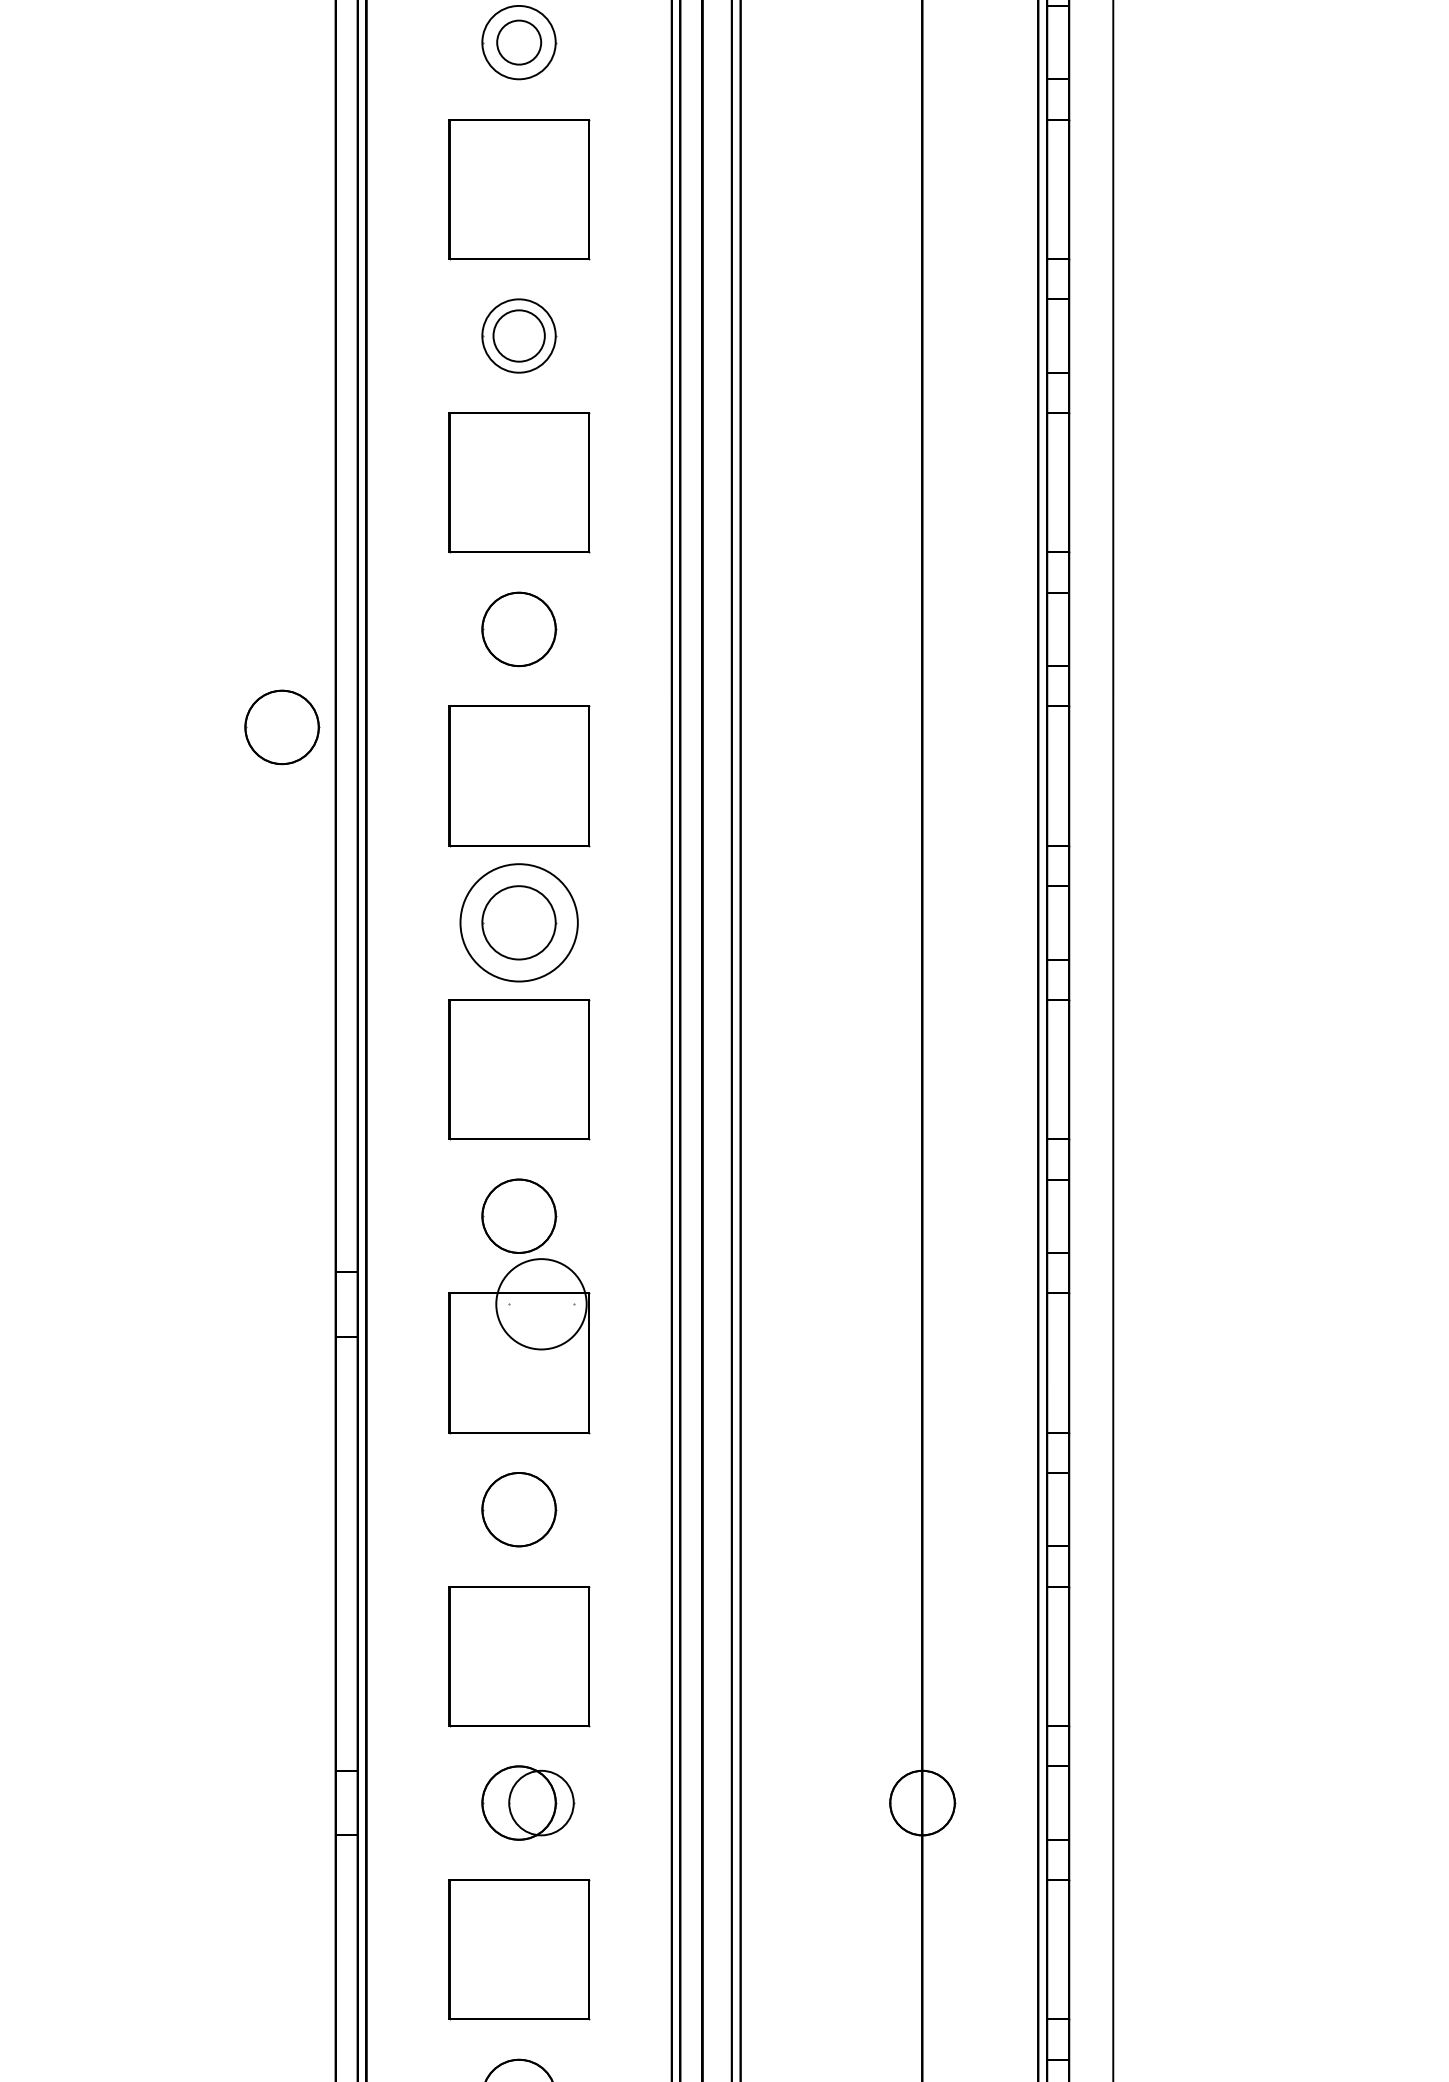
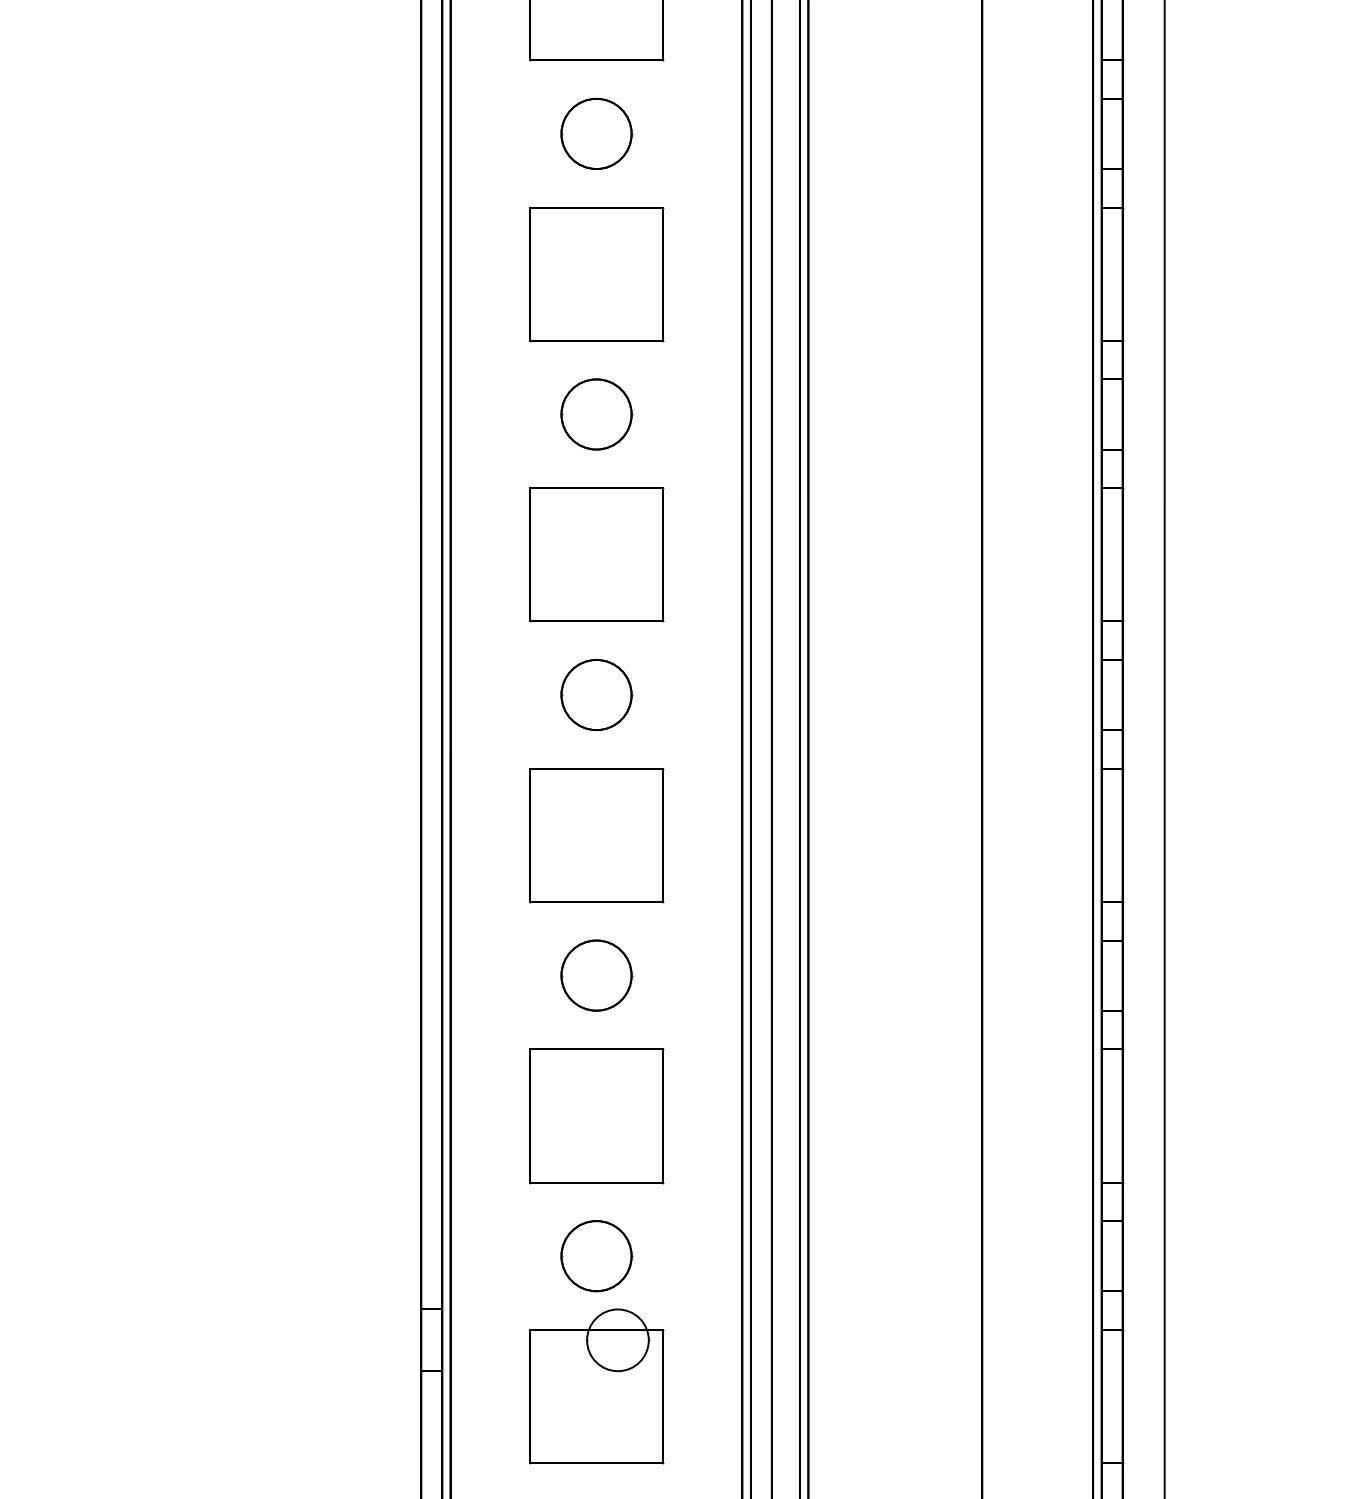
circle: (518, 42) -> (595, 133), size x1.67
circle: (518, 335) -> (595, 413), size x1.43
part: (282, 727) -> (370, 788), removed
circle: (518, 922) -> (595, 975), size x0.62
circle: (541, 1304) -> (617, 1340), size x0.71

